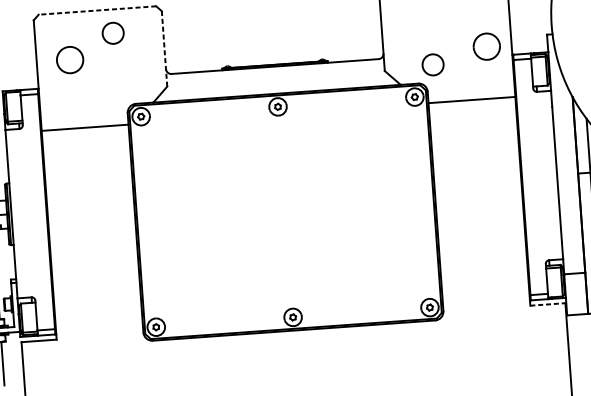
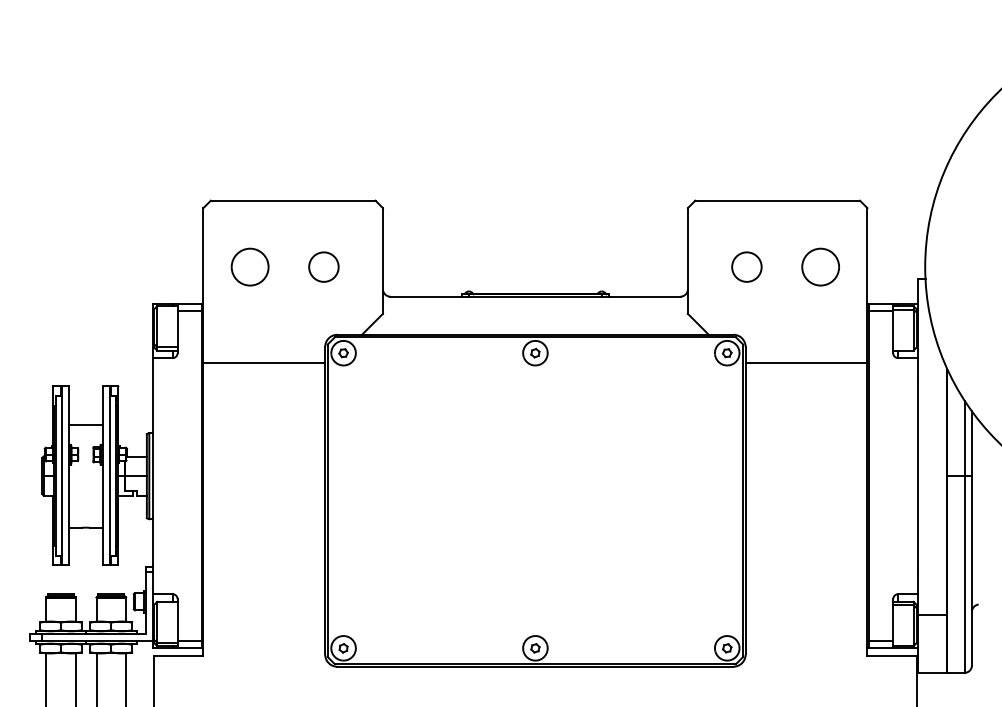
line: (96, 10) -> (292, 200), dashed -> solid
circle: (112, 32) -> (323, 266), moved
part: (486, 46) -> (820, 266), moved
line: (164, 48) -> (382, 260), dashed -> solid
circle: (432, 64) -> (746, 266), moved
line: (548, 304) -> (892, 655), dashed -> solid

